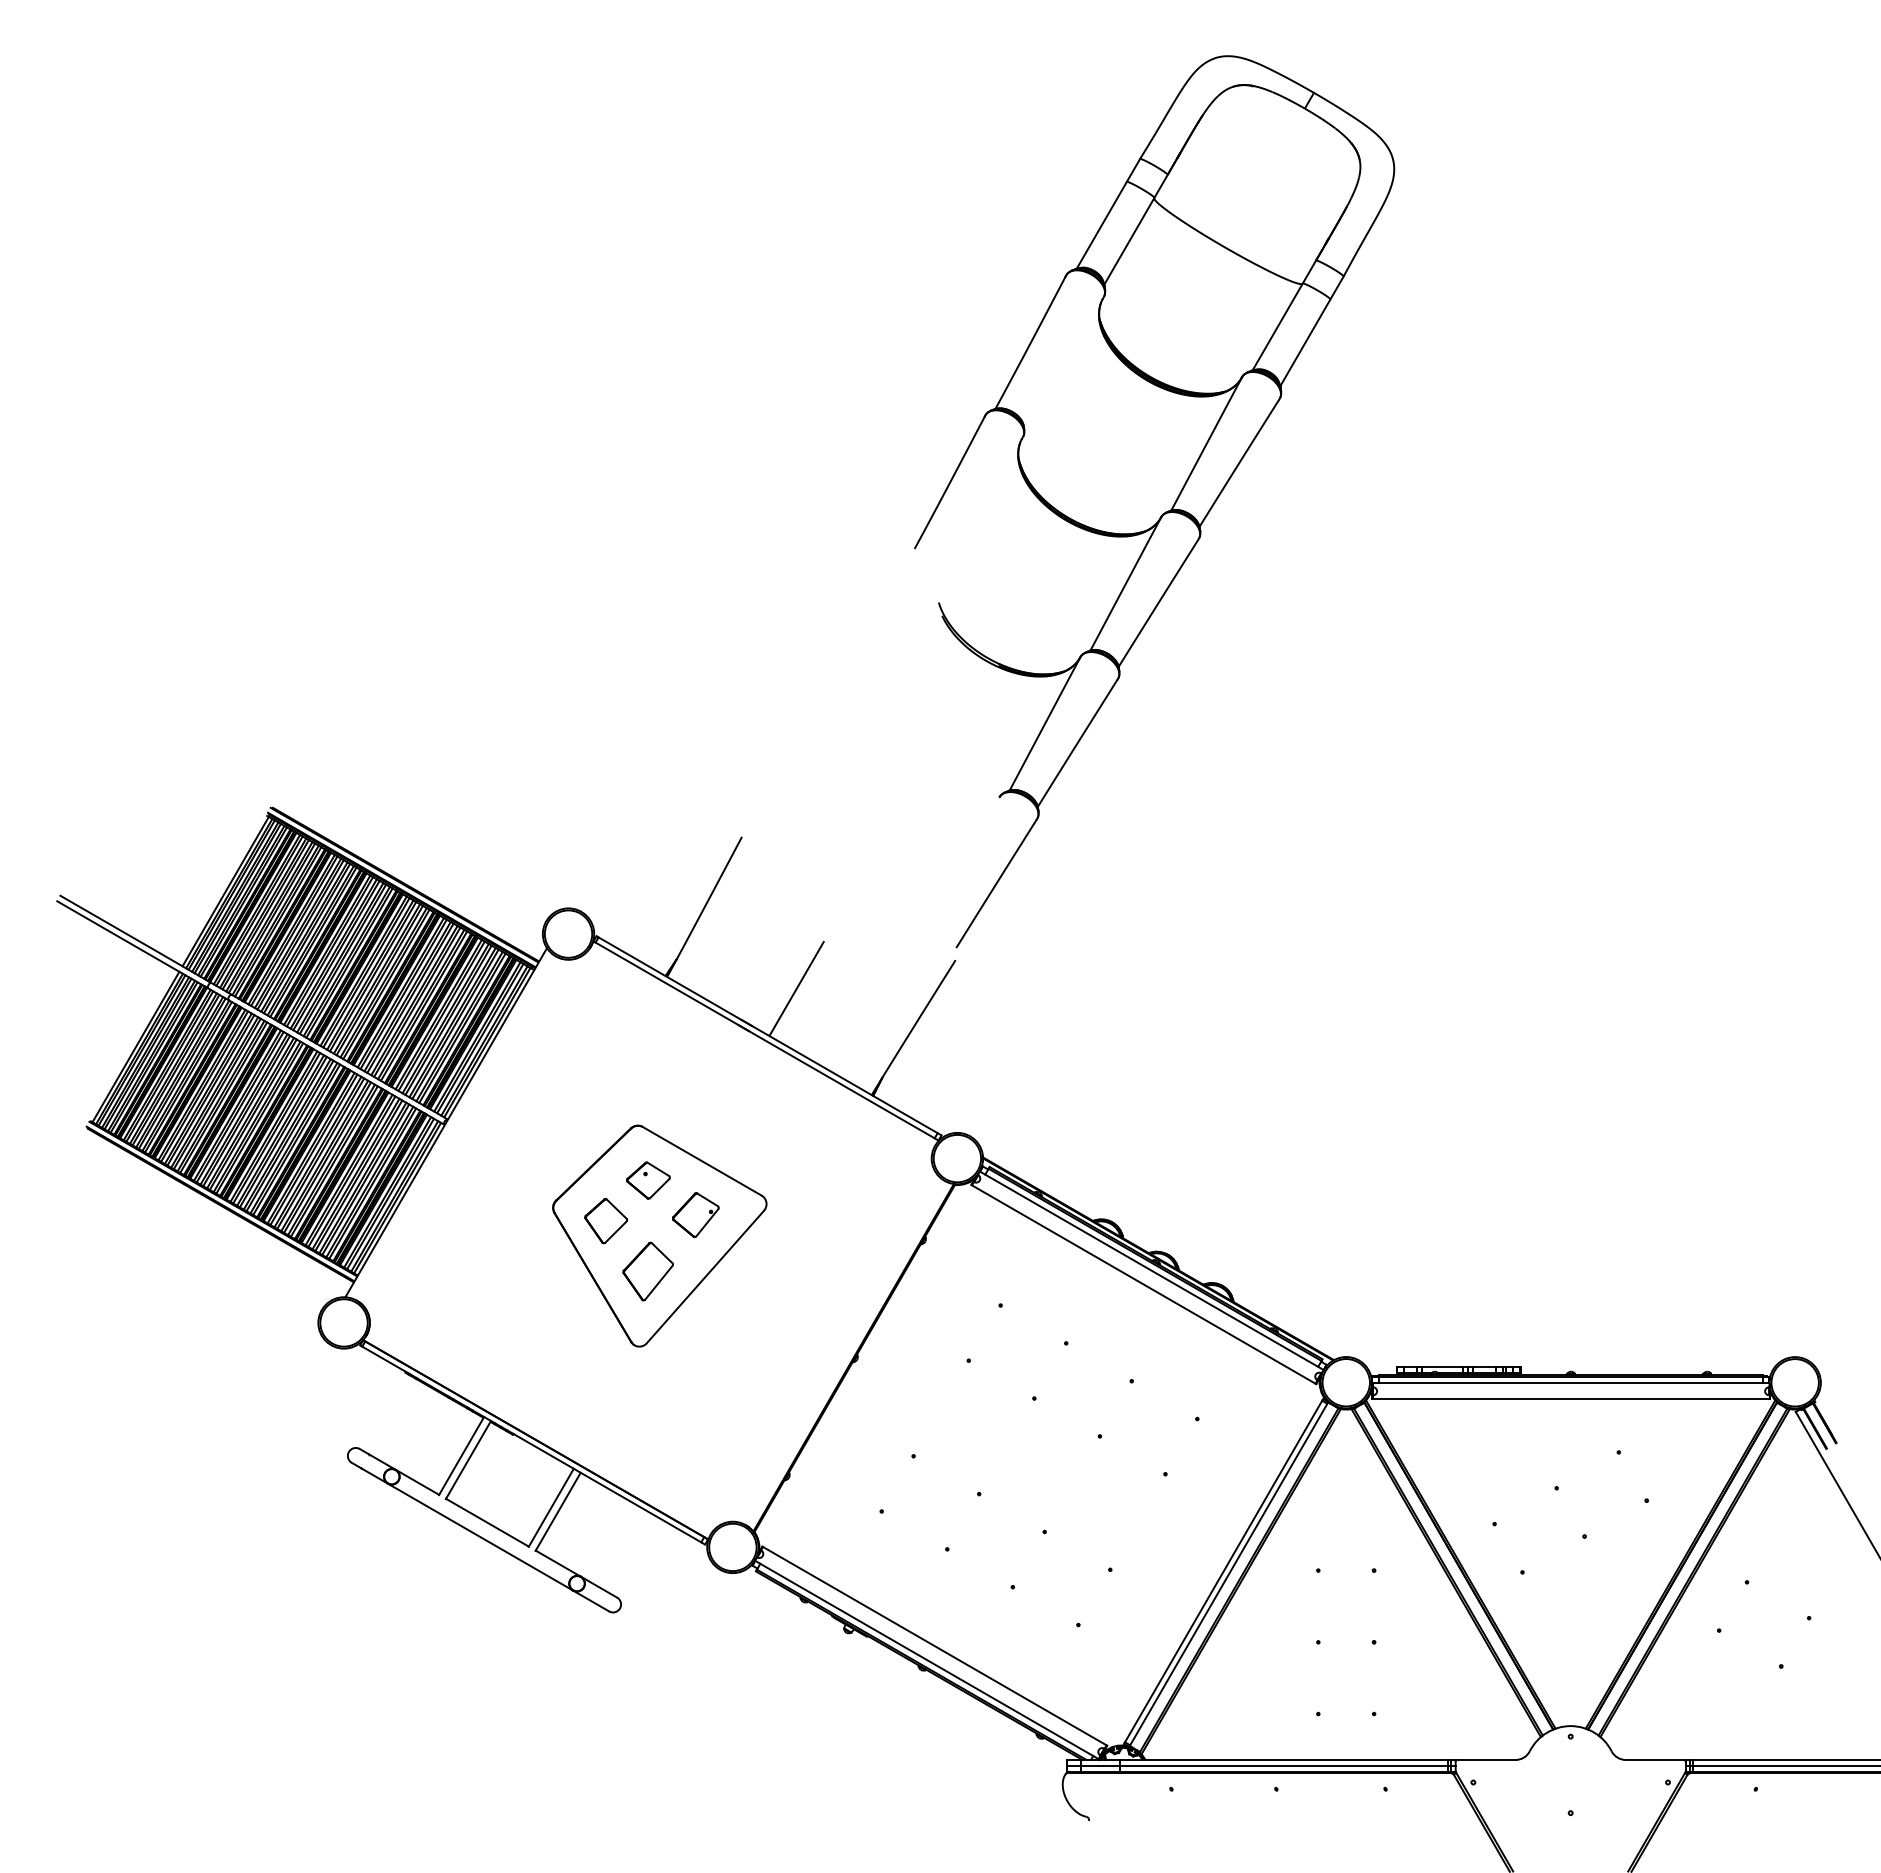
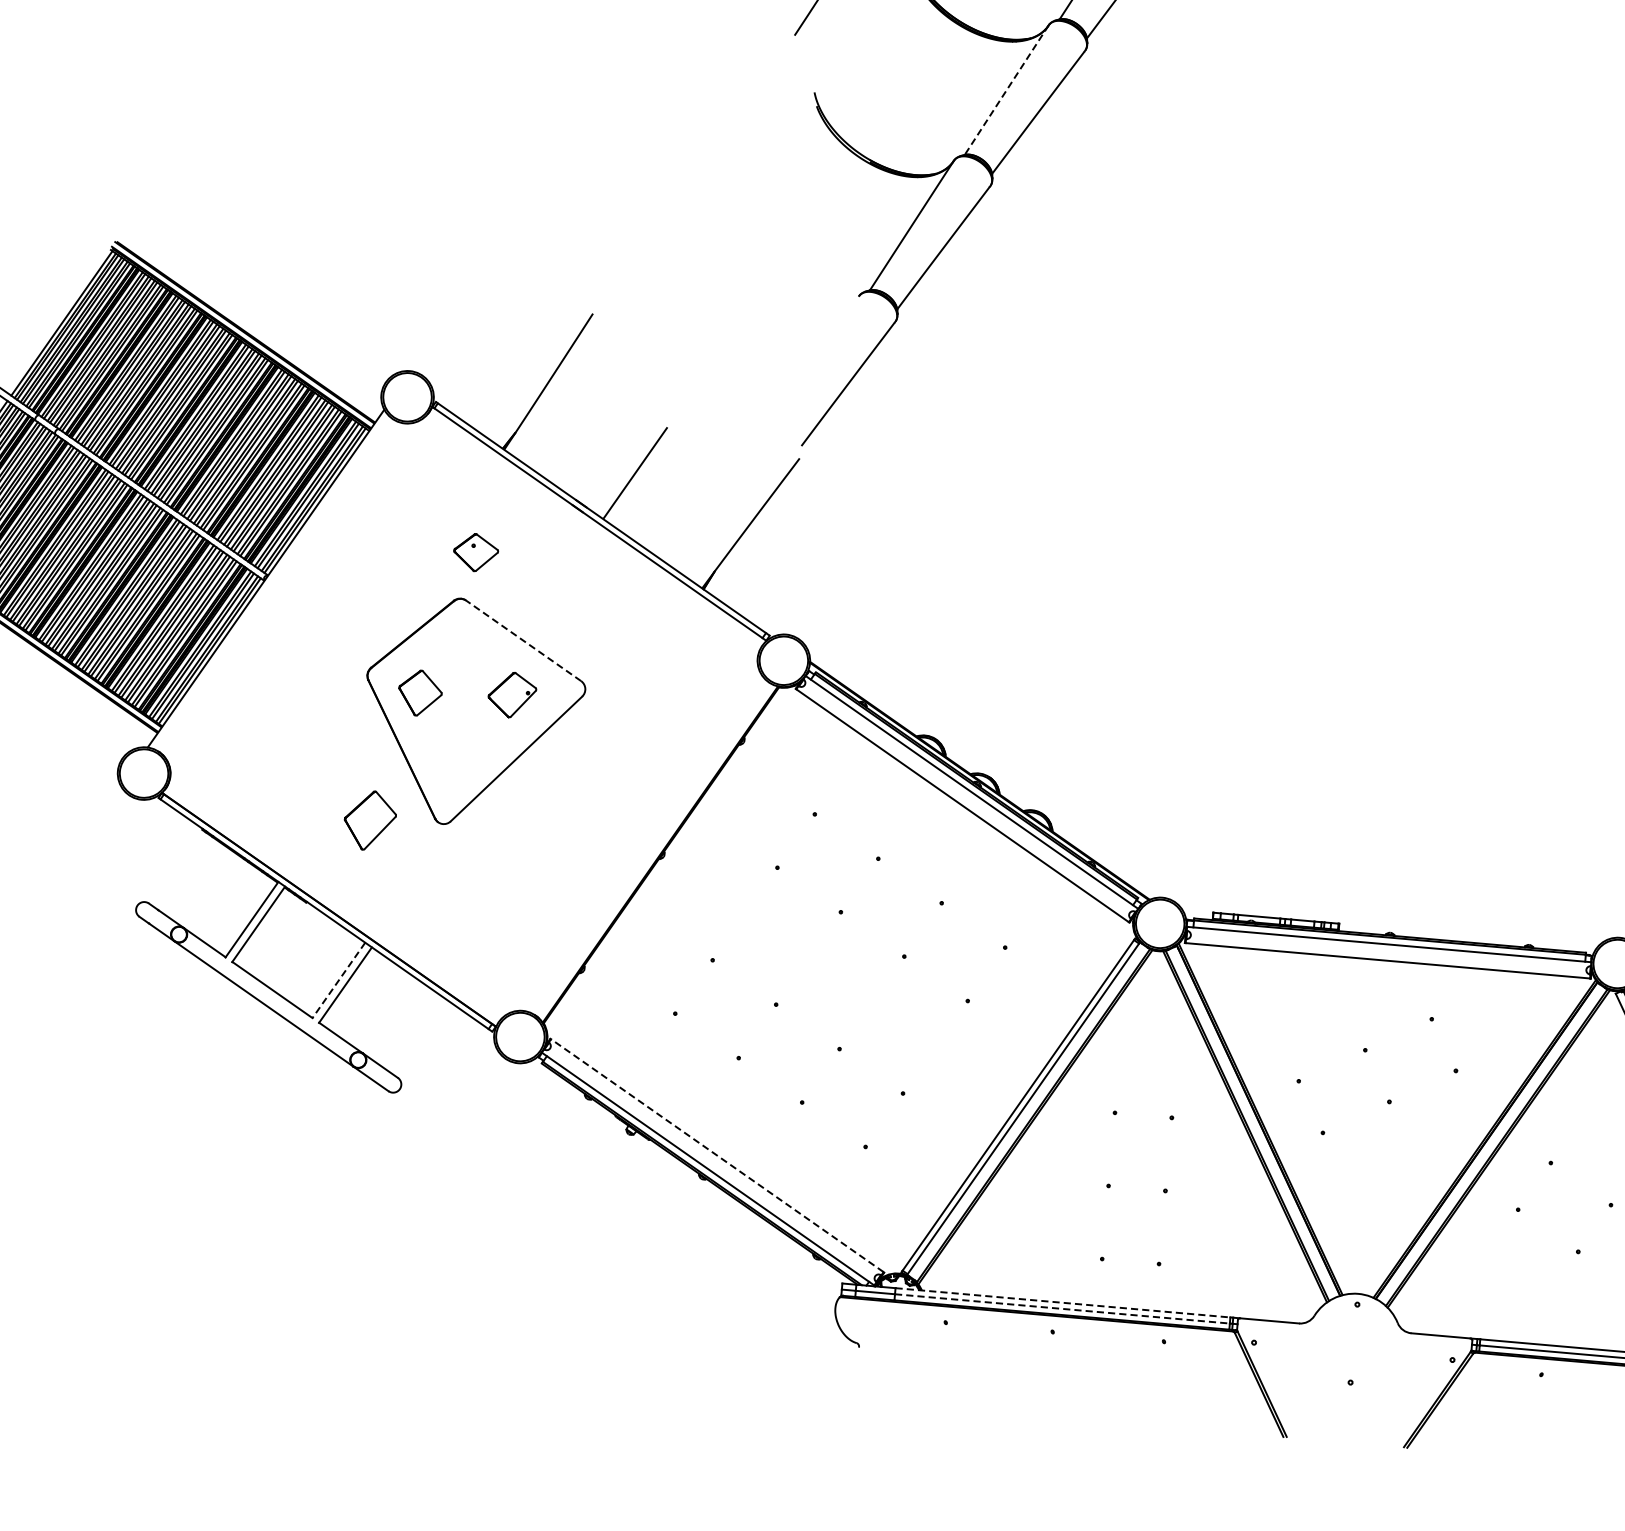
line: (1125, 584) -> (1006, 90), solid -> dashed
line: (702, 1161) -> (523, 641), solid -> dashed
part: (648, 1180) -> (476, 552), moved
part: (647, 1271) -> (369, 820), moved
line: (551, 1508) -> (338, 981), solid -> dashed
line: (934, 1645) -> (717, 1154), solid -> dashed
line: (1284, 1759) -> (1063, 1302), solid -> dashed
line: (1284, 1765) -> (1063, 1308), solid -> dashed

